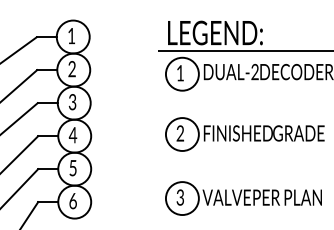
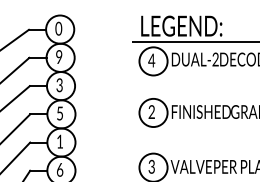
text: (71, 35) -> (58, 28), 1 -> 0
text: (71, 70) -> (58, 58), 2 -> 9
text: (180, 73) -> (151, 60), 1 -> 4
text: (72, 135) -> (59, 113), 4 -> 5
text: (72, 168) -> (59, 142), 5 -> 1

